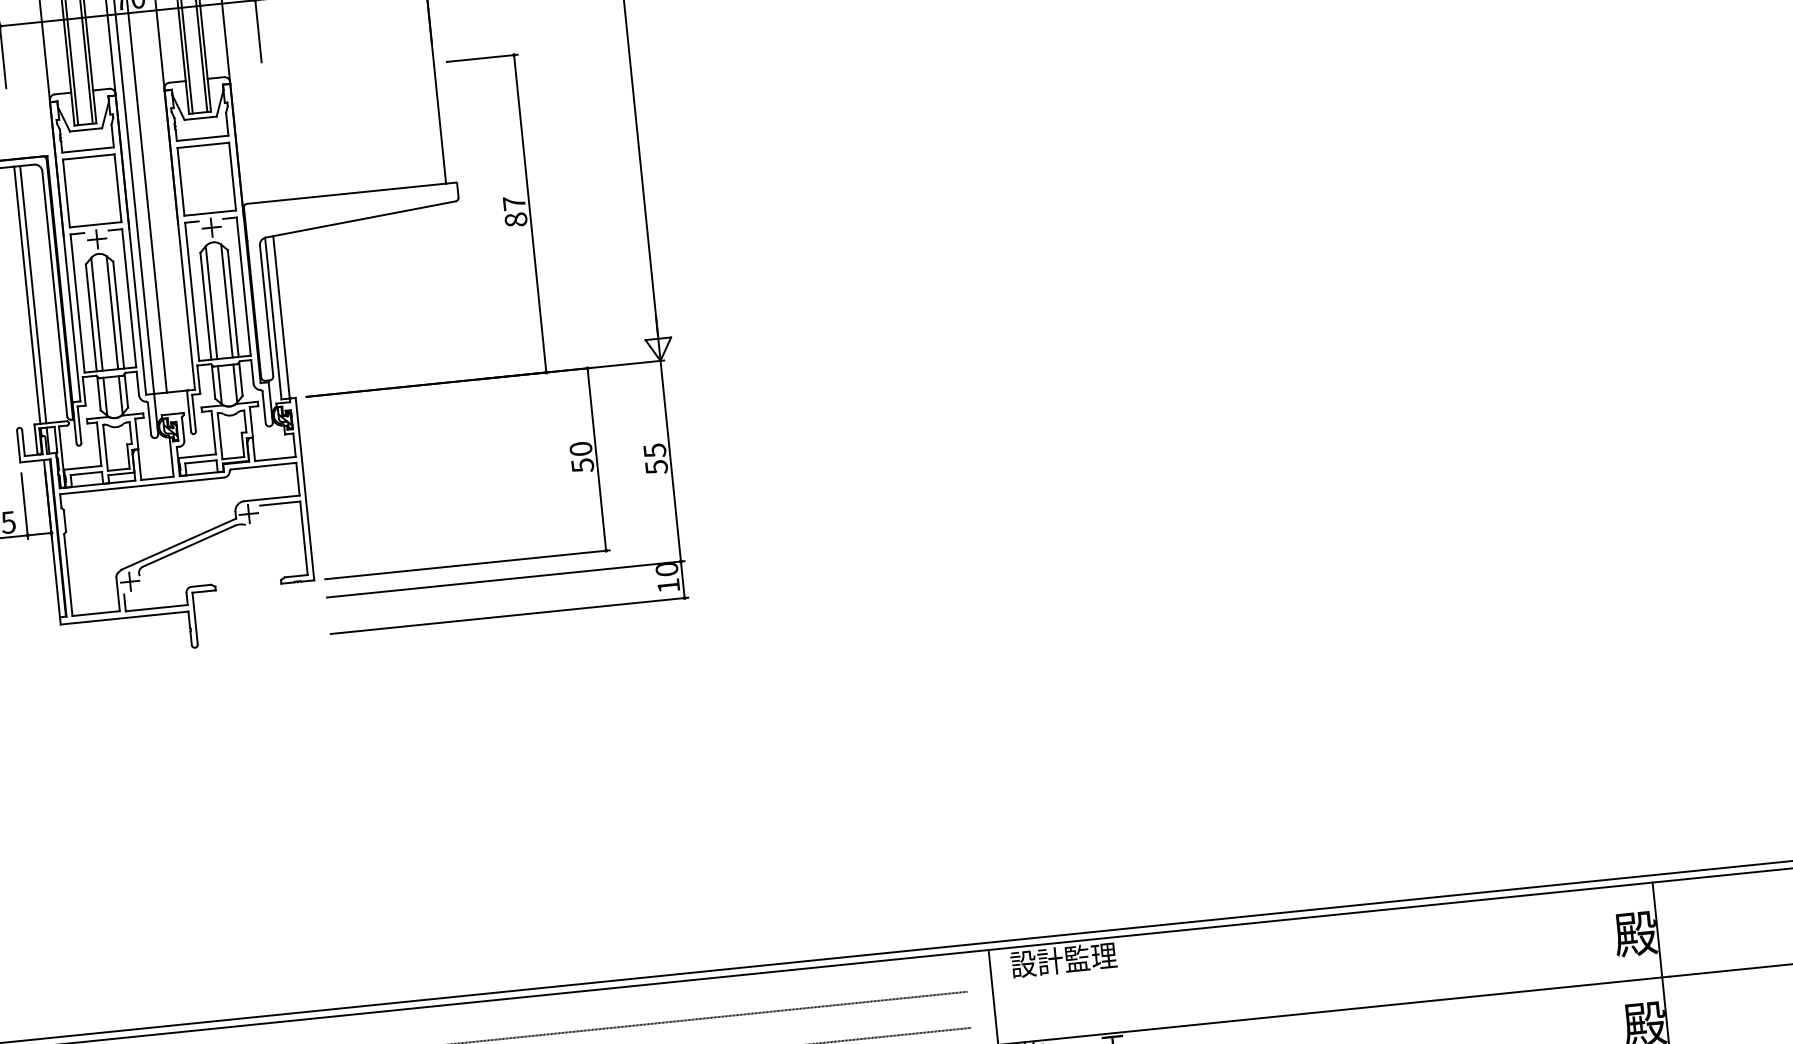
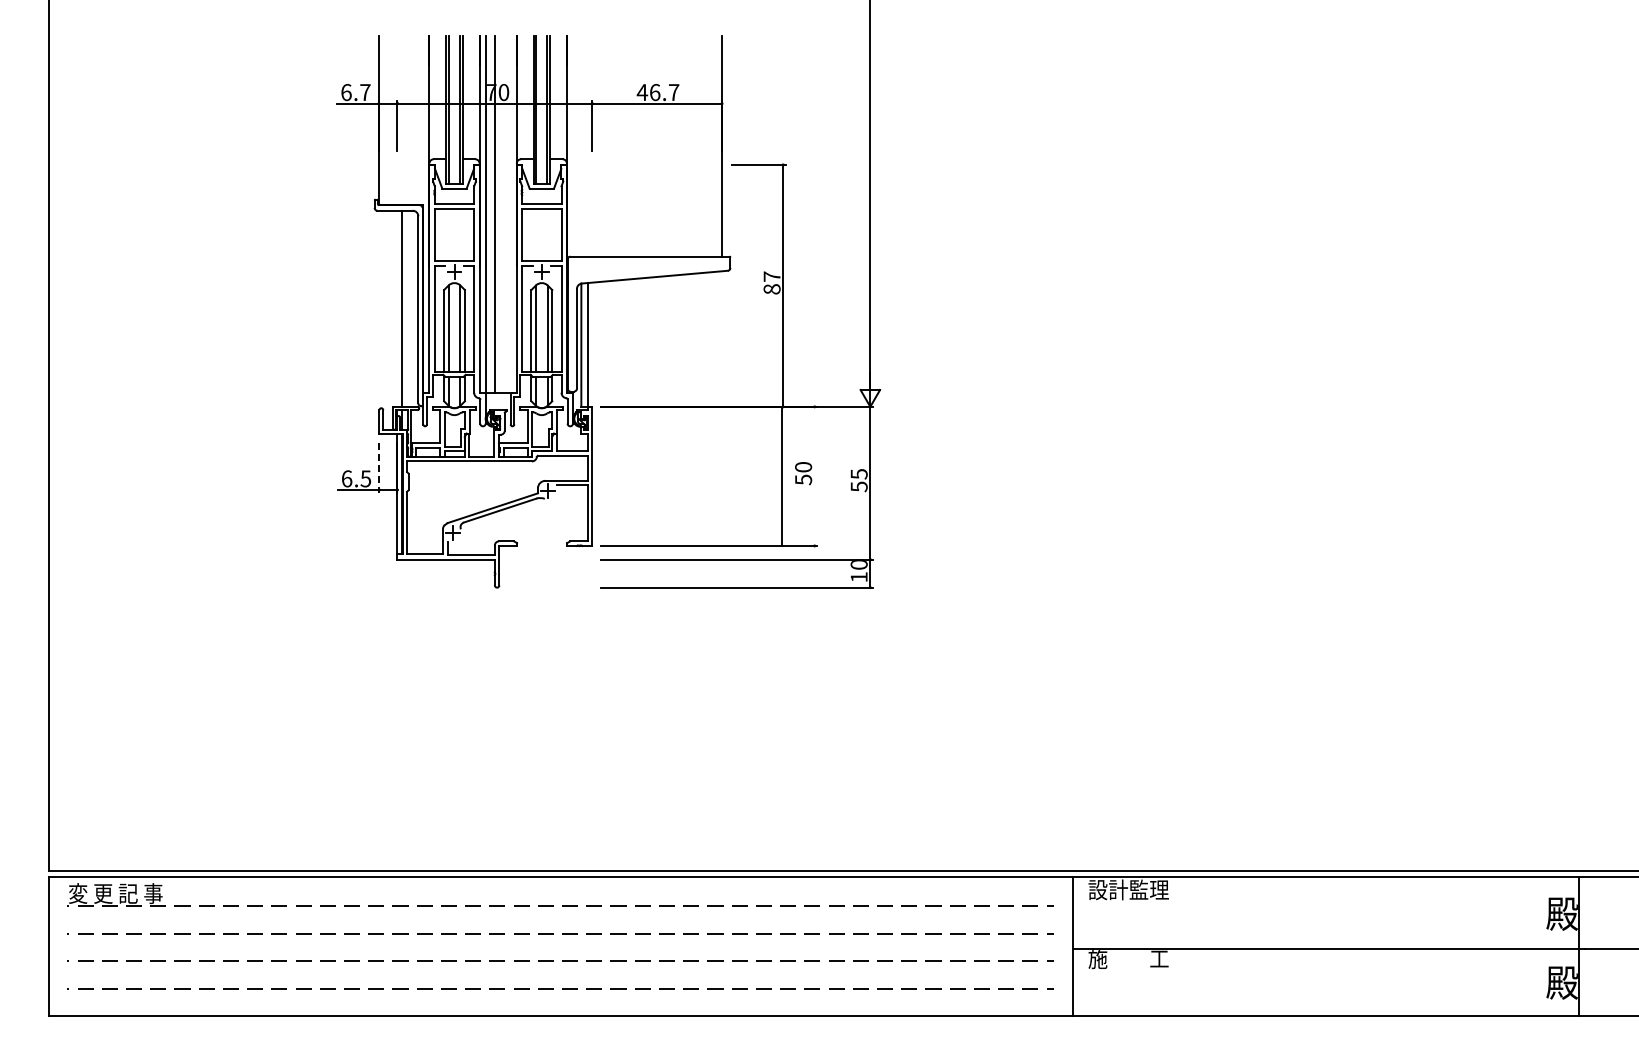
line: (27, 294) -> (397, 308), removed
line: (596, 458) -> (781, 475), moved
line: (24, 507) -> (379, 468), solid -> dashed

